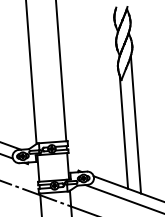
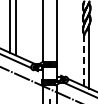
line: (123, 132) -> (83, 59), solid -> dashed

